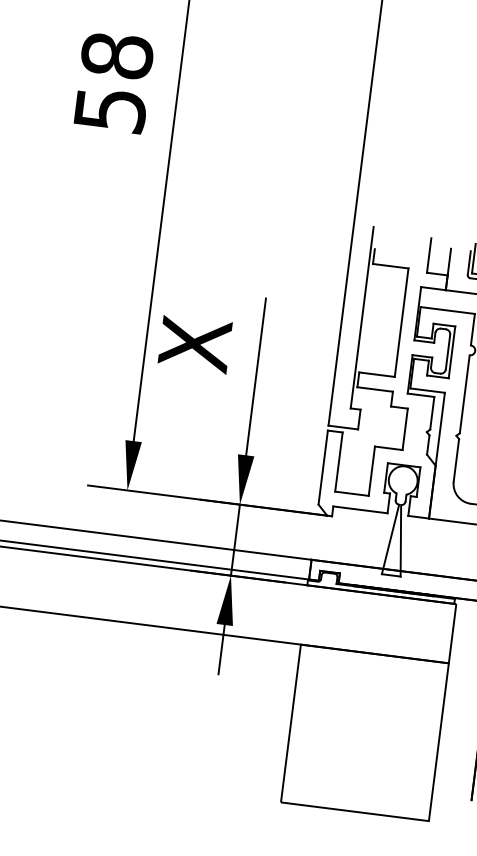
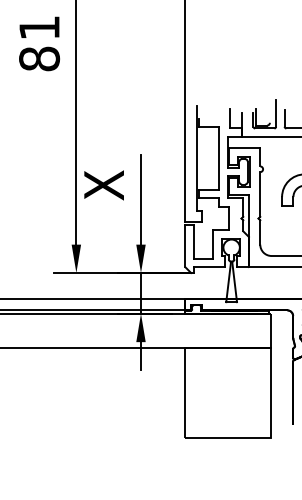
text: (113, 82) -> (39, 43), 58 -> 81

